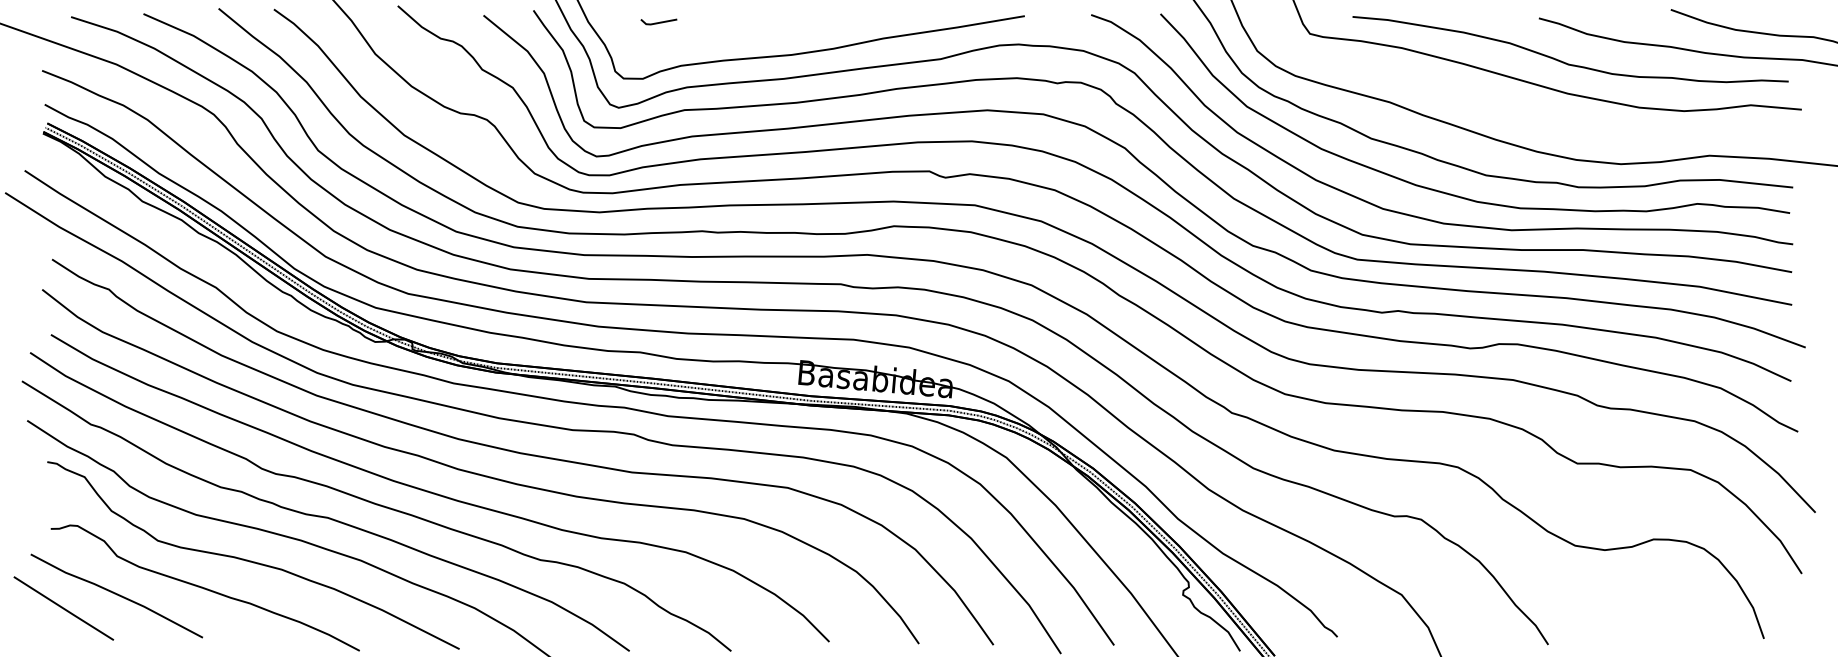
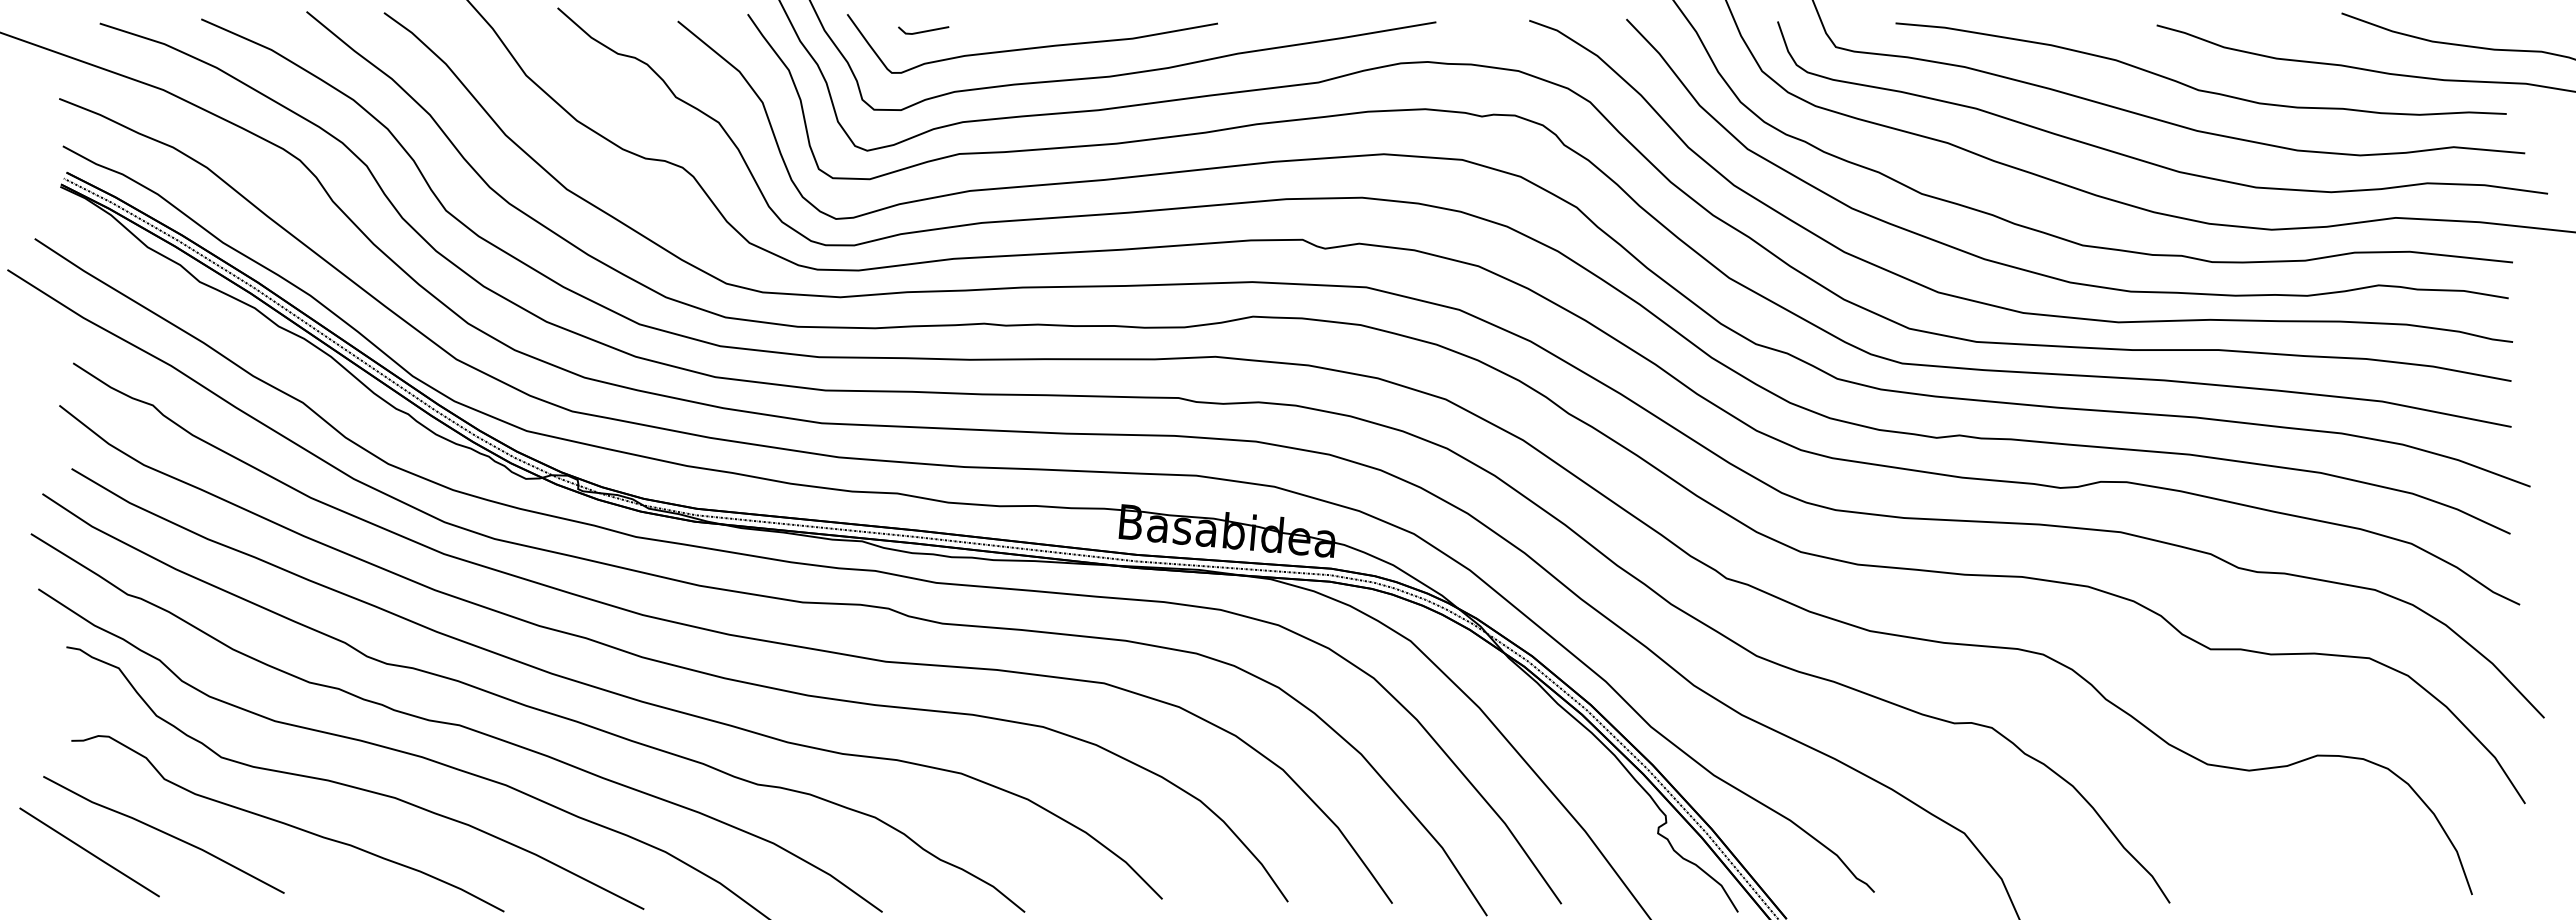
curve: (736, 34) -> (1032, 47), added
curve: (1530, 114) -> (2145, 160), added

